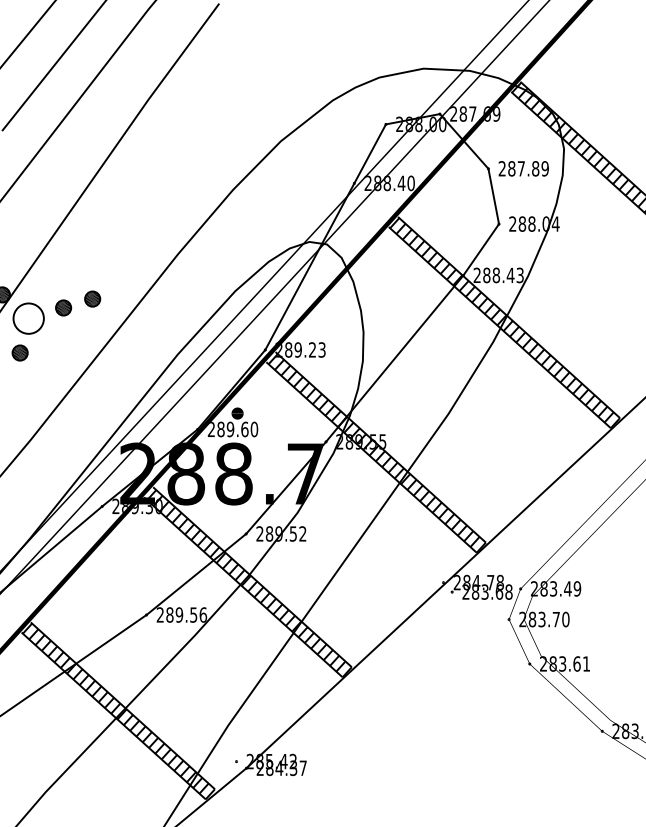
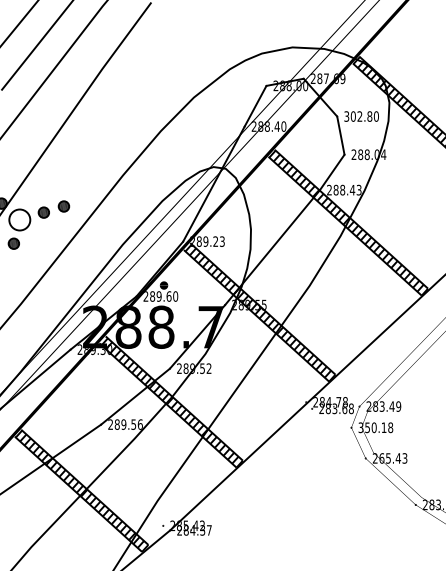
text: (523, 168) -> (361, 116), 287.89 -> 302.80
text: (543, 619) -> (375, 427), 283.70 -> 350.18
text: (569, 664) -> (393, 458), 283.61 -> 265.43

